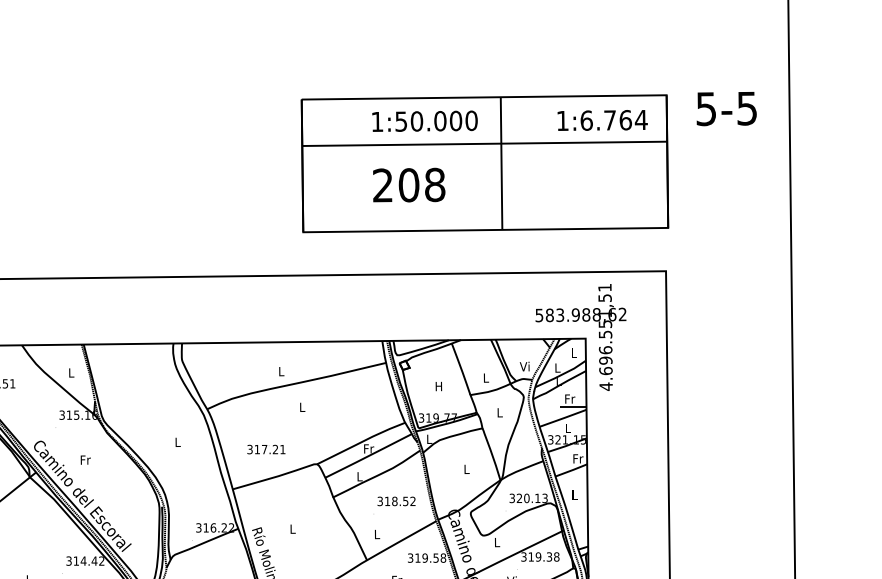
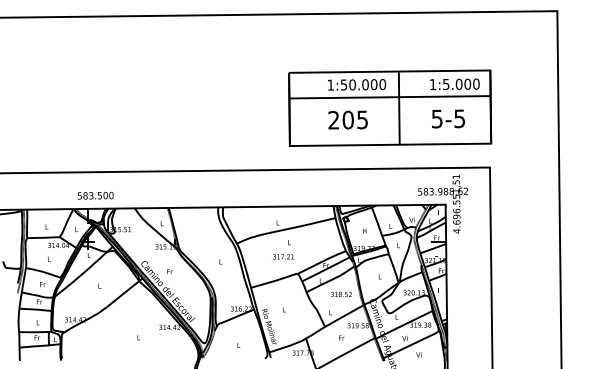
text: (726, 107) -> (448, 118), moved
text: (614, 120) -> (461, 84), 1:6.764 -> 1:5.000
text: (434, 184) -> (362, 119), 208 -> 205
text: (266, 448) -> (283, 256), moved

